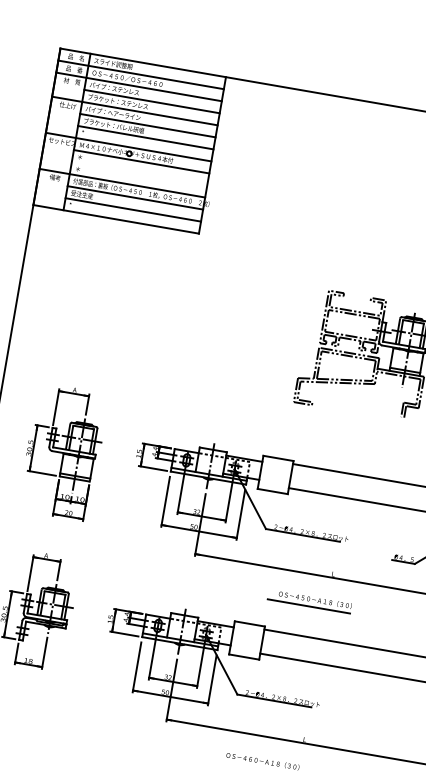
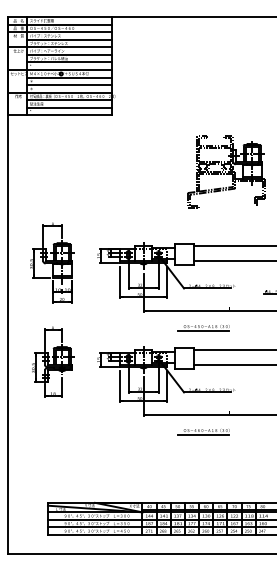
line: (139, 174) -> (69, 85), added
part: (309, 602) -> (203, 328), moved
line: (256, 768) -> (203, 435), added

